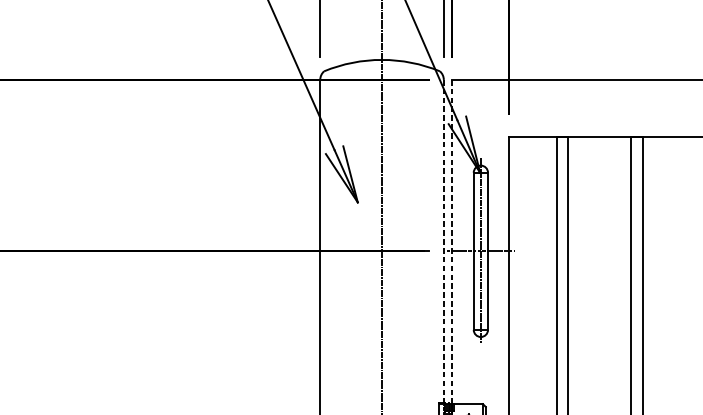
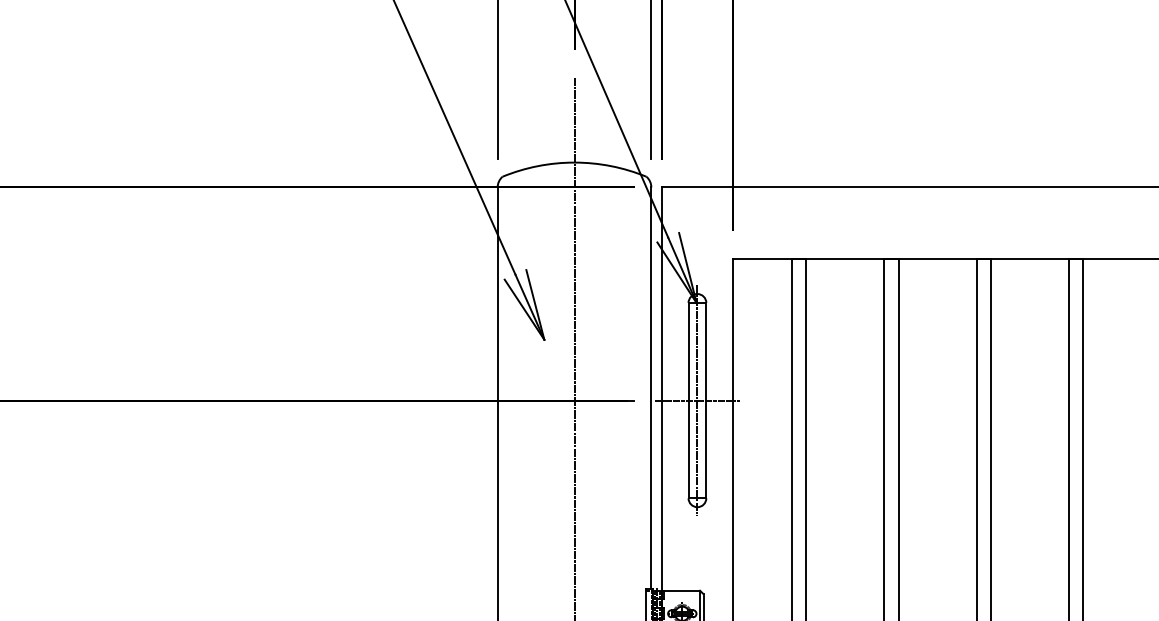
line: (443, 241) -> (651, 388), dashed -> solid
line: (451, 242) -> (661, 389), dashed -> solid

